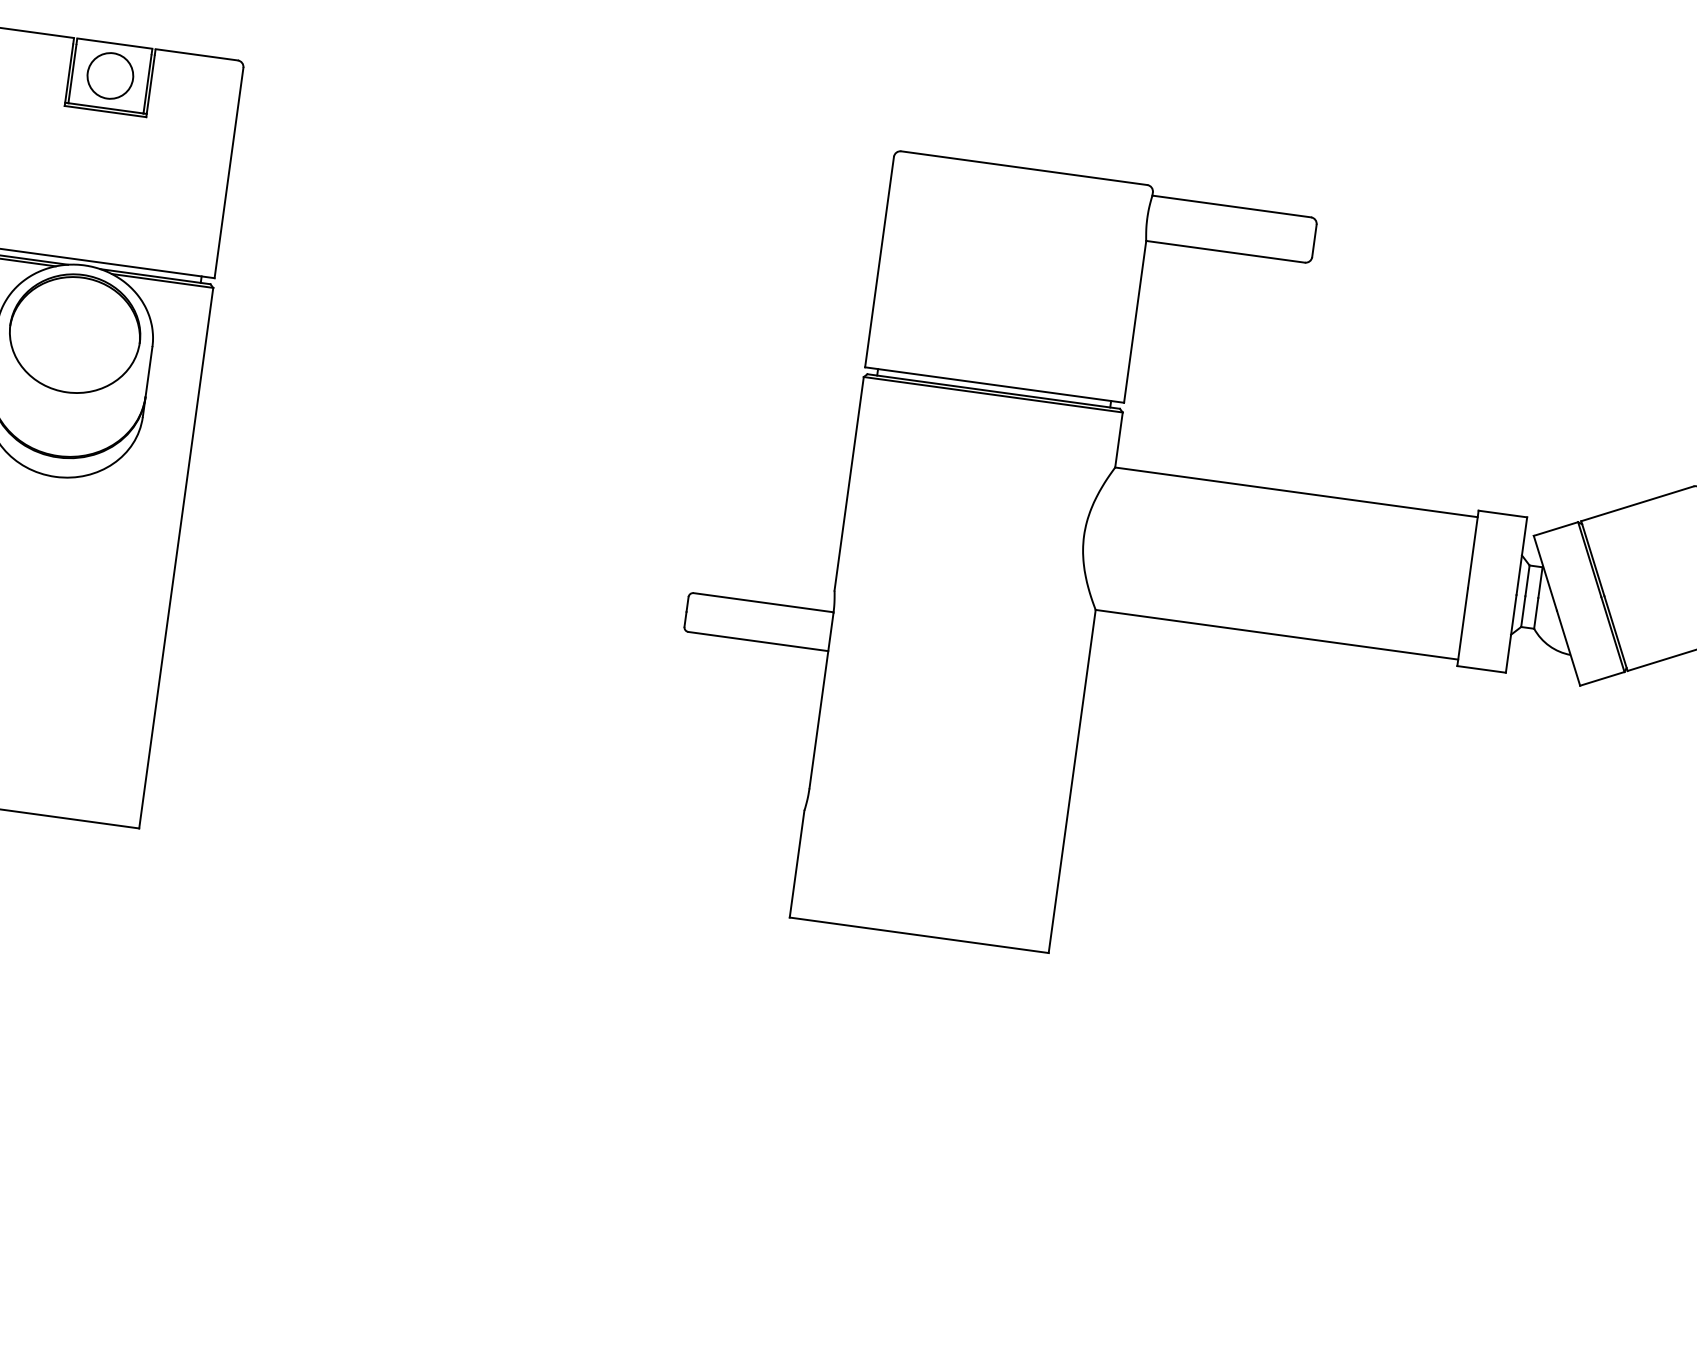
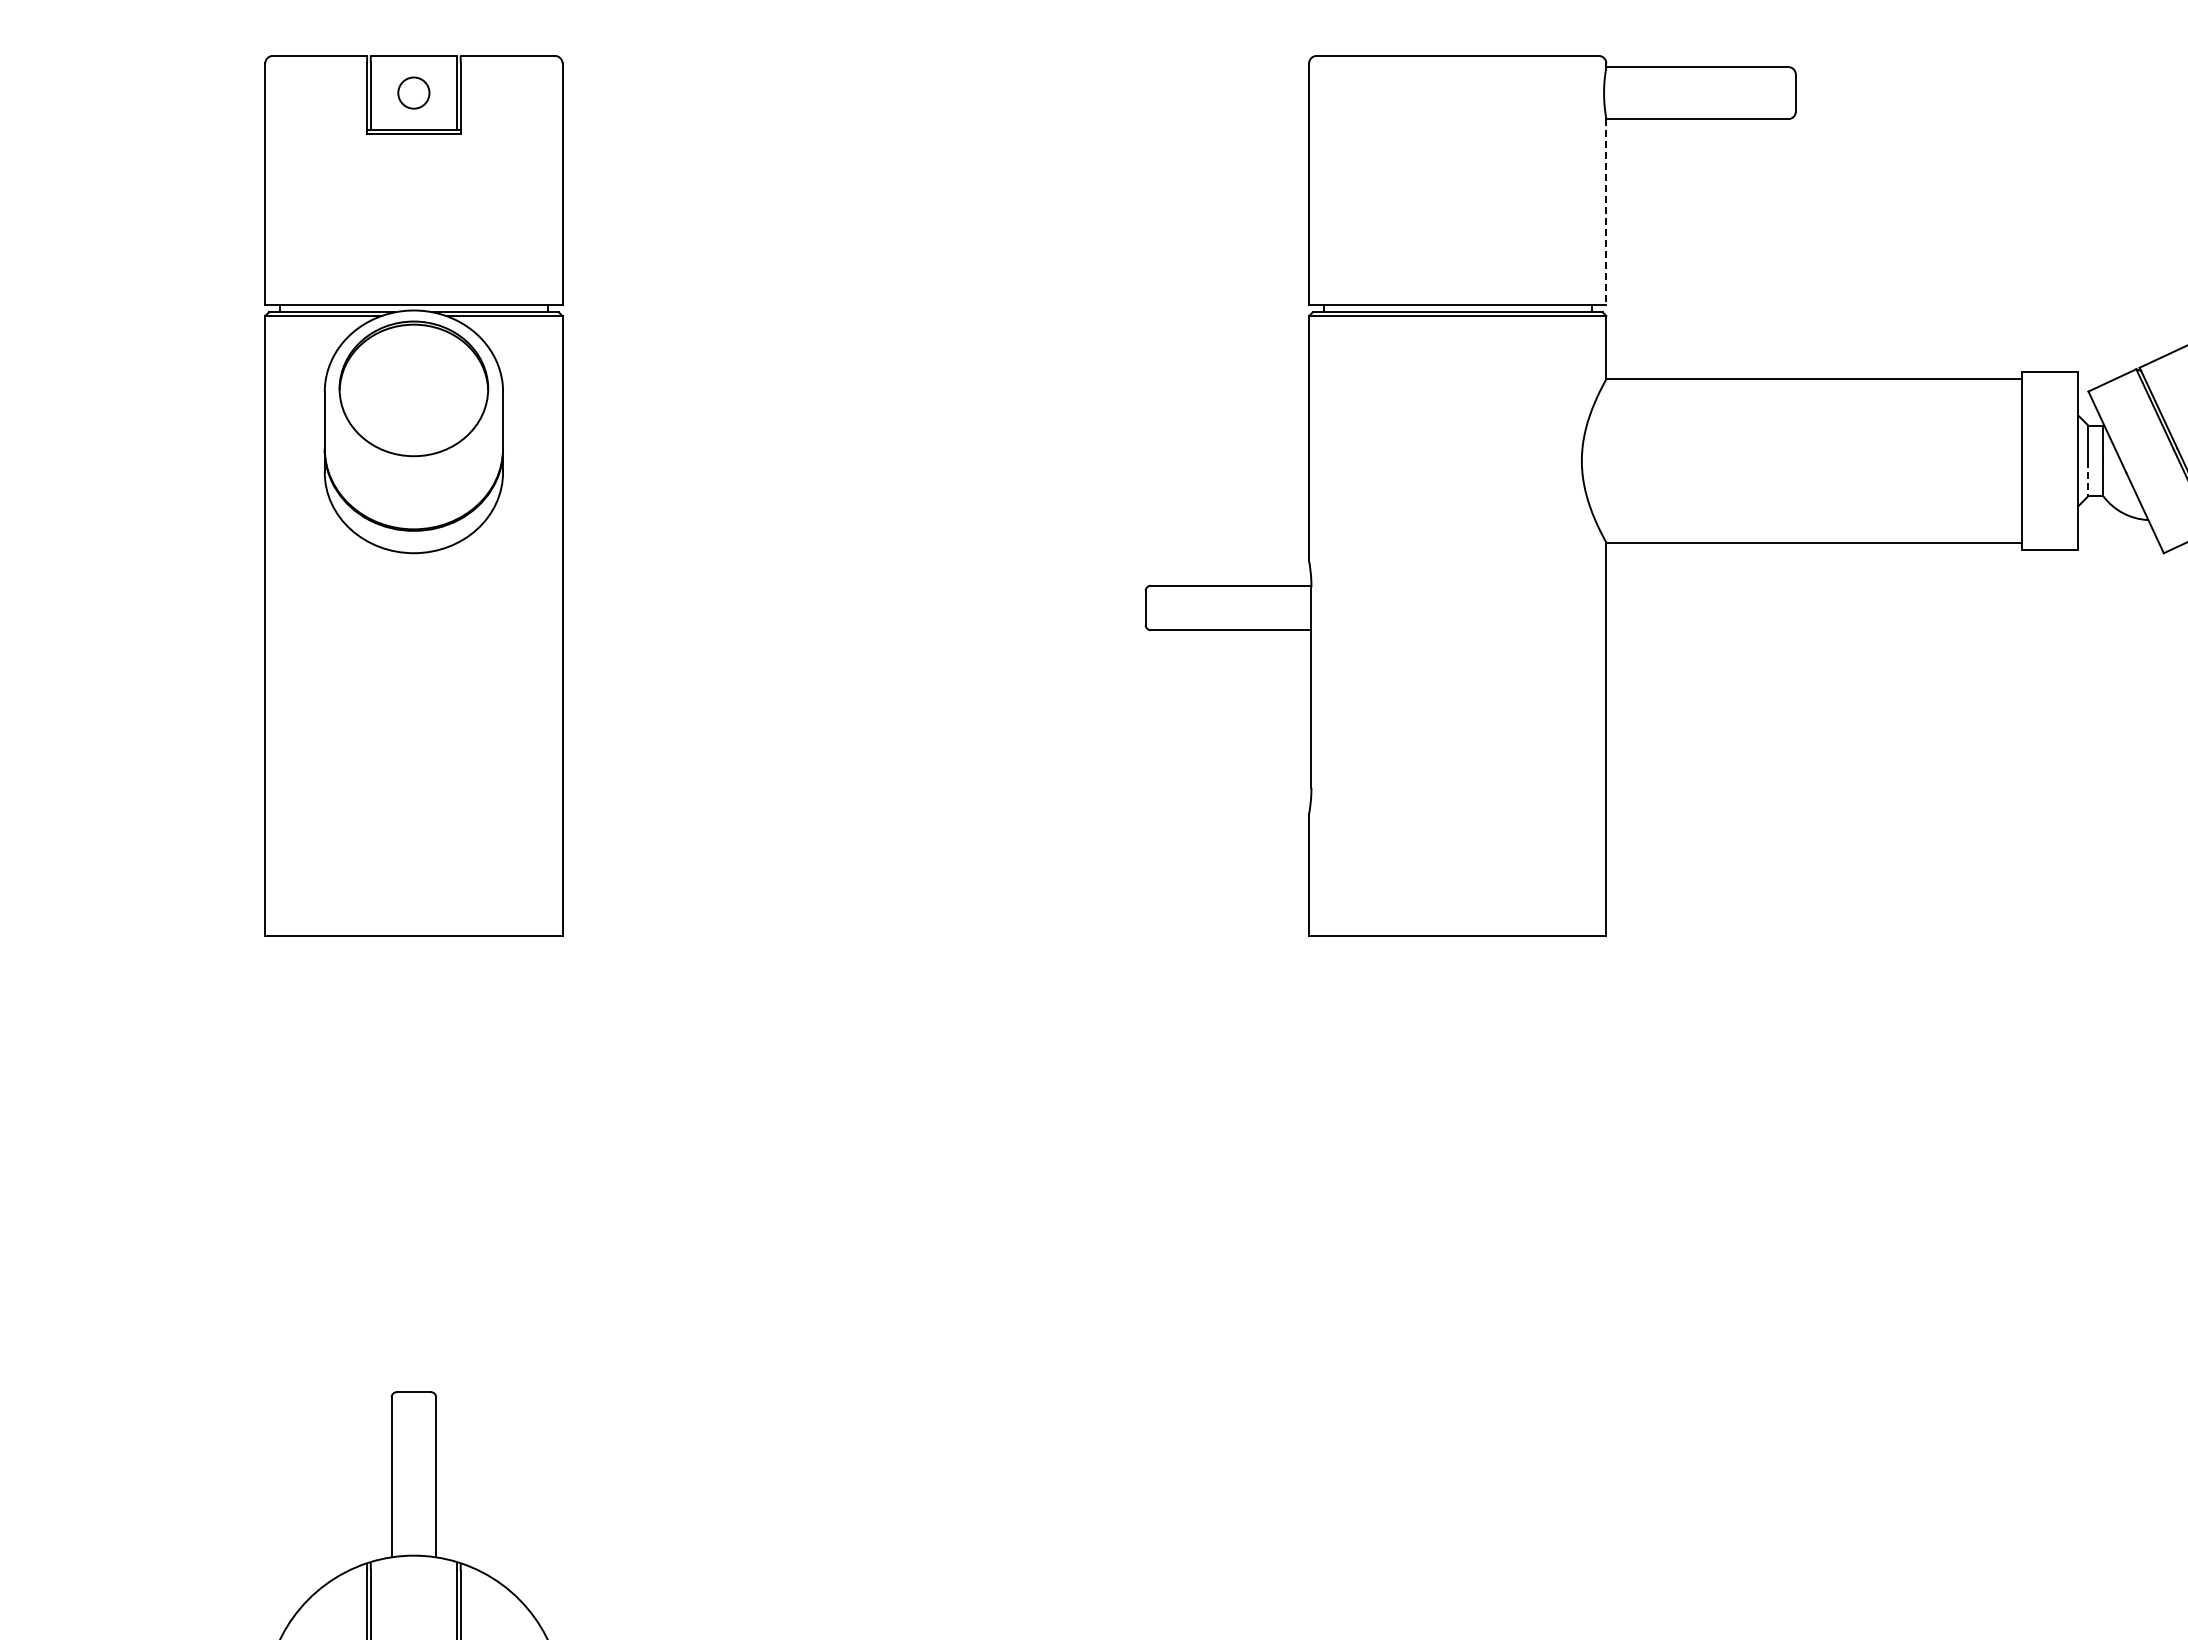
circle: (110, 76) -> (413, 93), size x0.6
line: (1135, 321) -> (1606, 211), solid -> dashed
line: (1523, 611) -> (2088, 478), solid -> dashed

